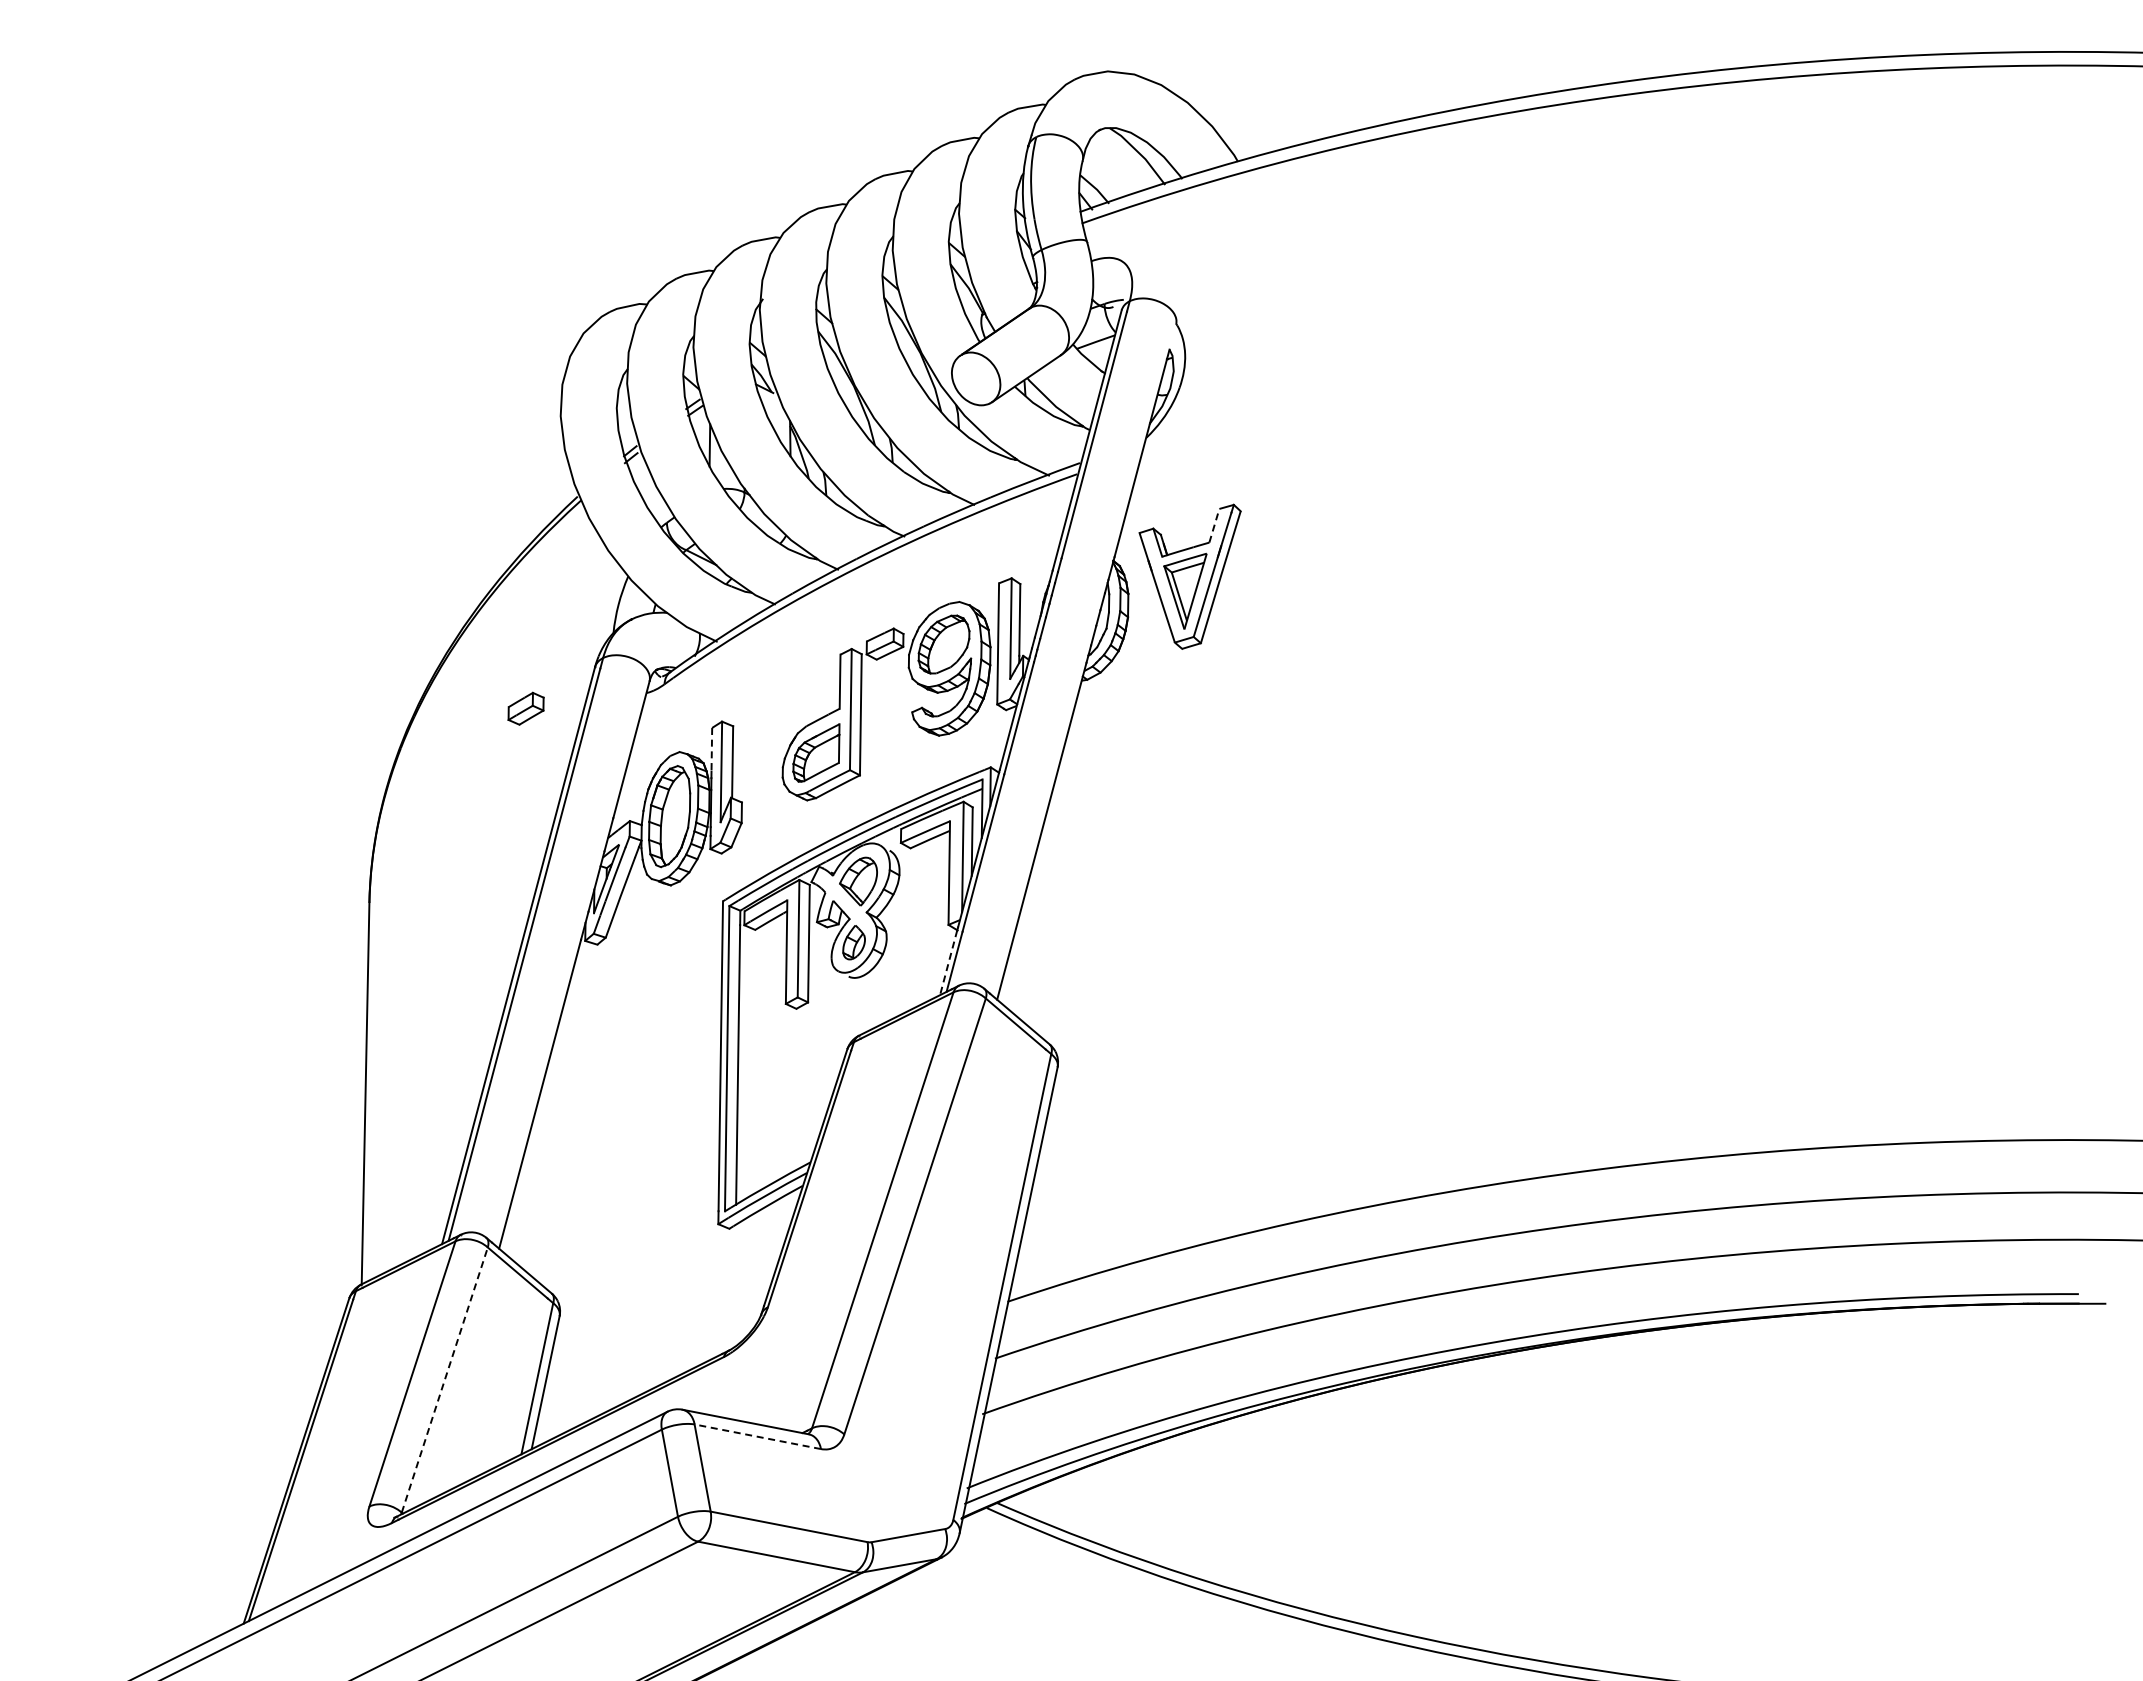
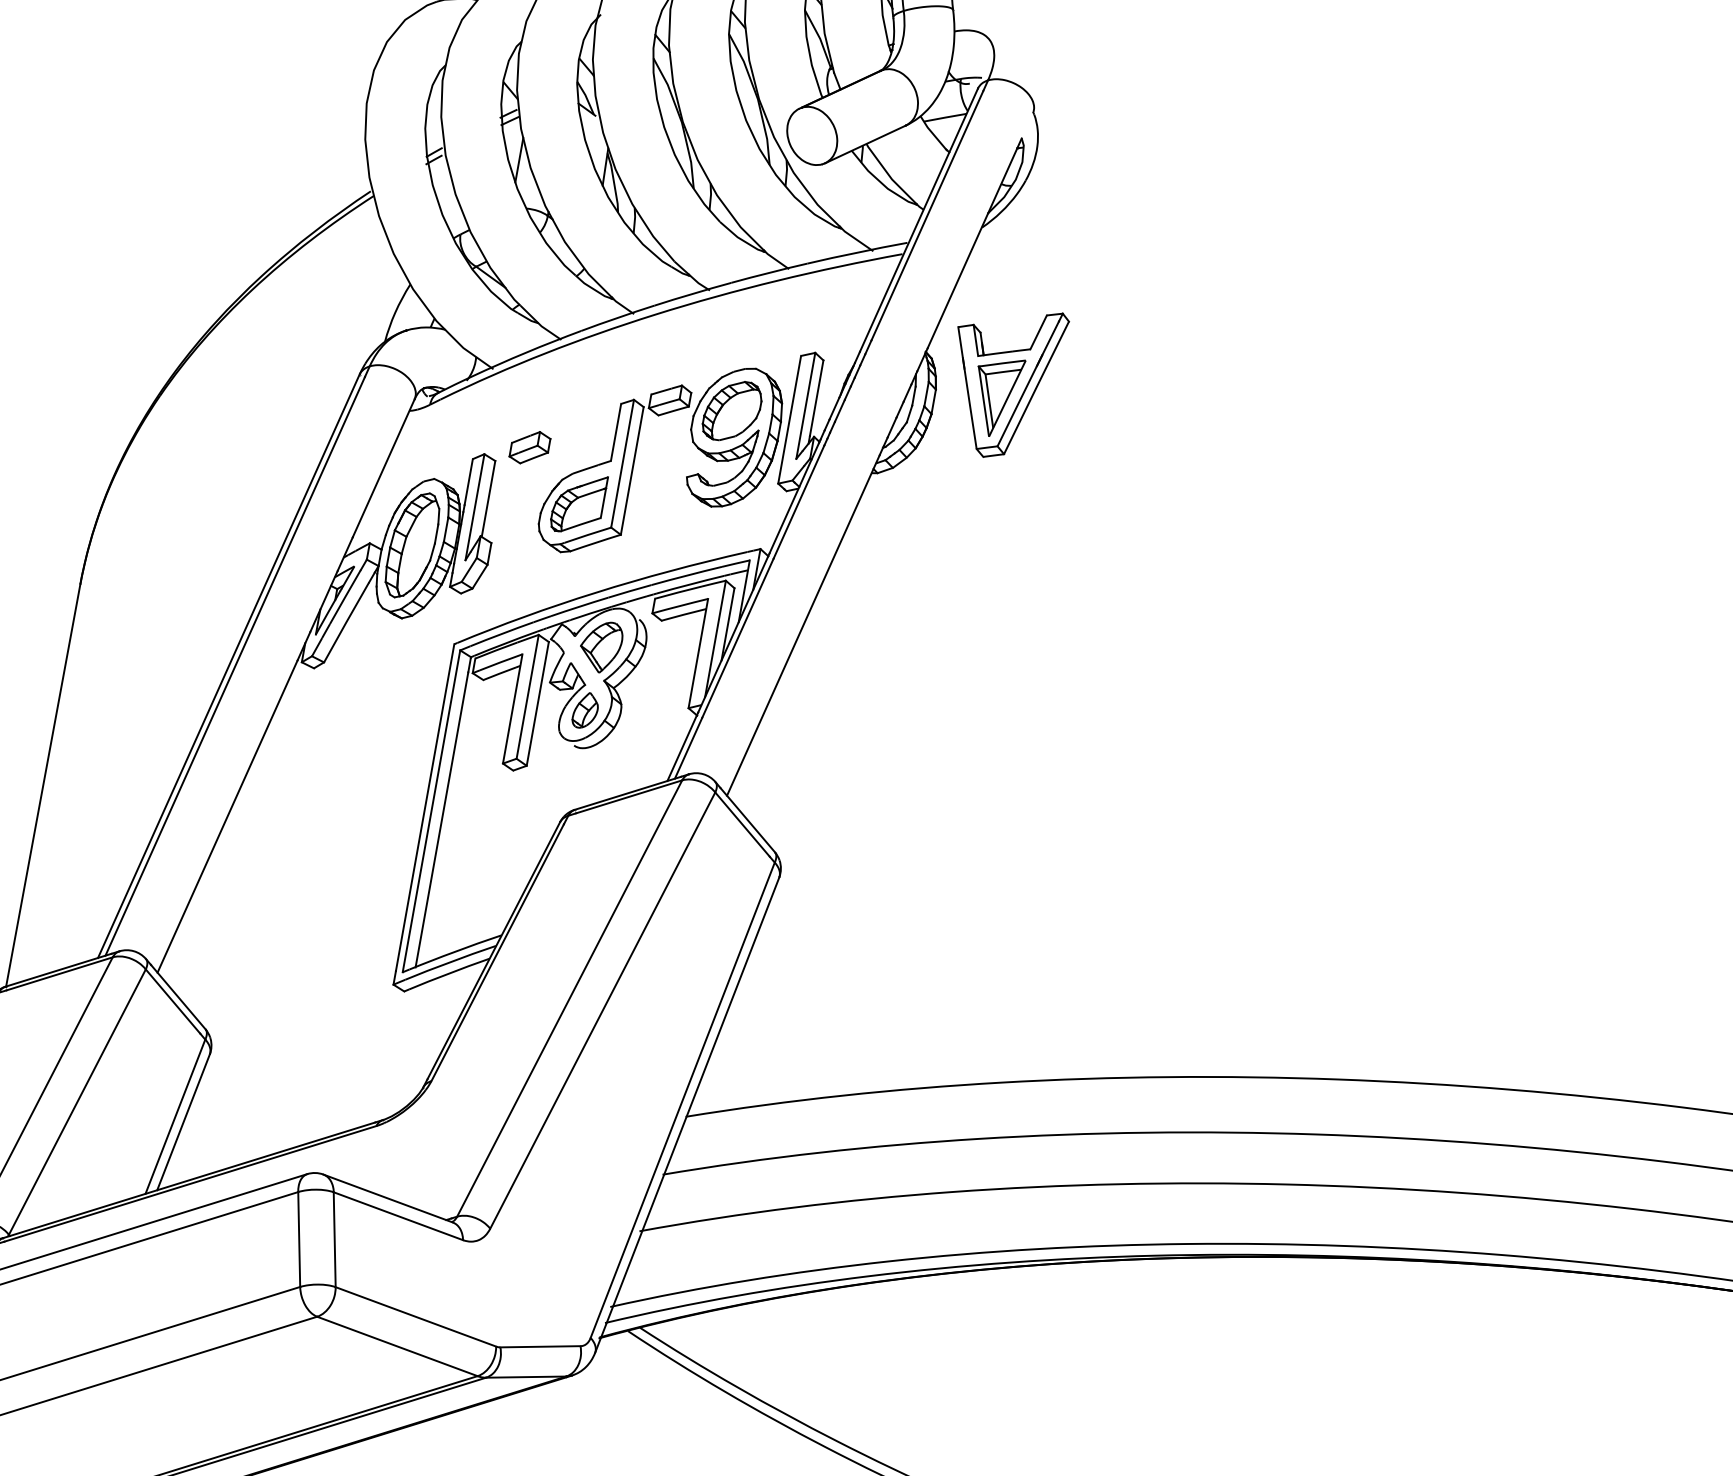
line: (1214, 525) -> (1038, 332), dashed -> solid
part: (525, 708) -> (529, 447), moved
line: (711, 749) -> (468, 481), dashed -> solid
line: (948, 962) -> (682, 747), dashed -> solid
line: (444, 1379) -> (77, 1101), dashed -> solid
line: (757, 1436) -> (398, 1215), dashed -> solid

